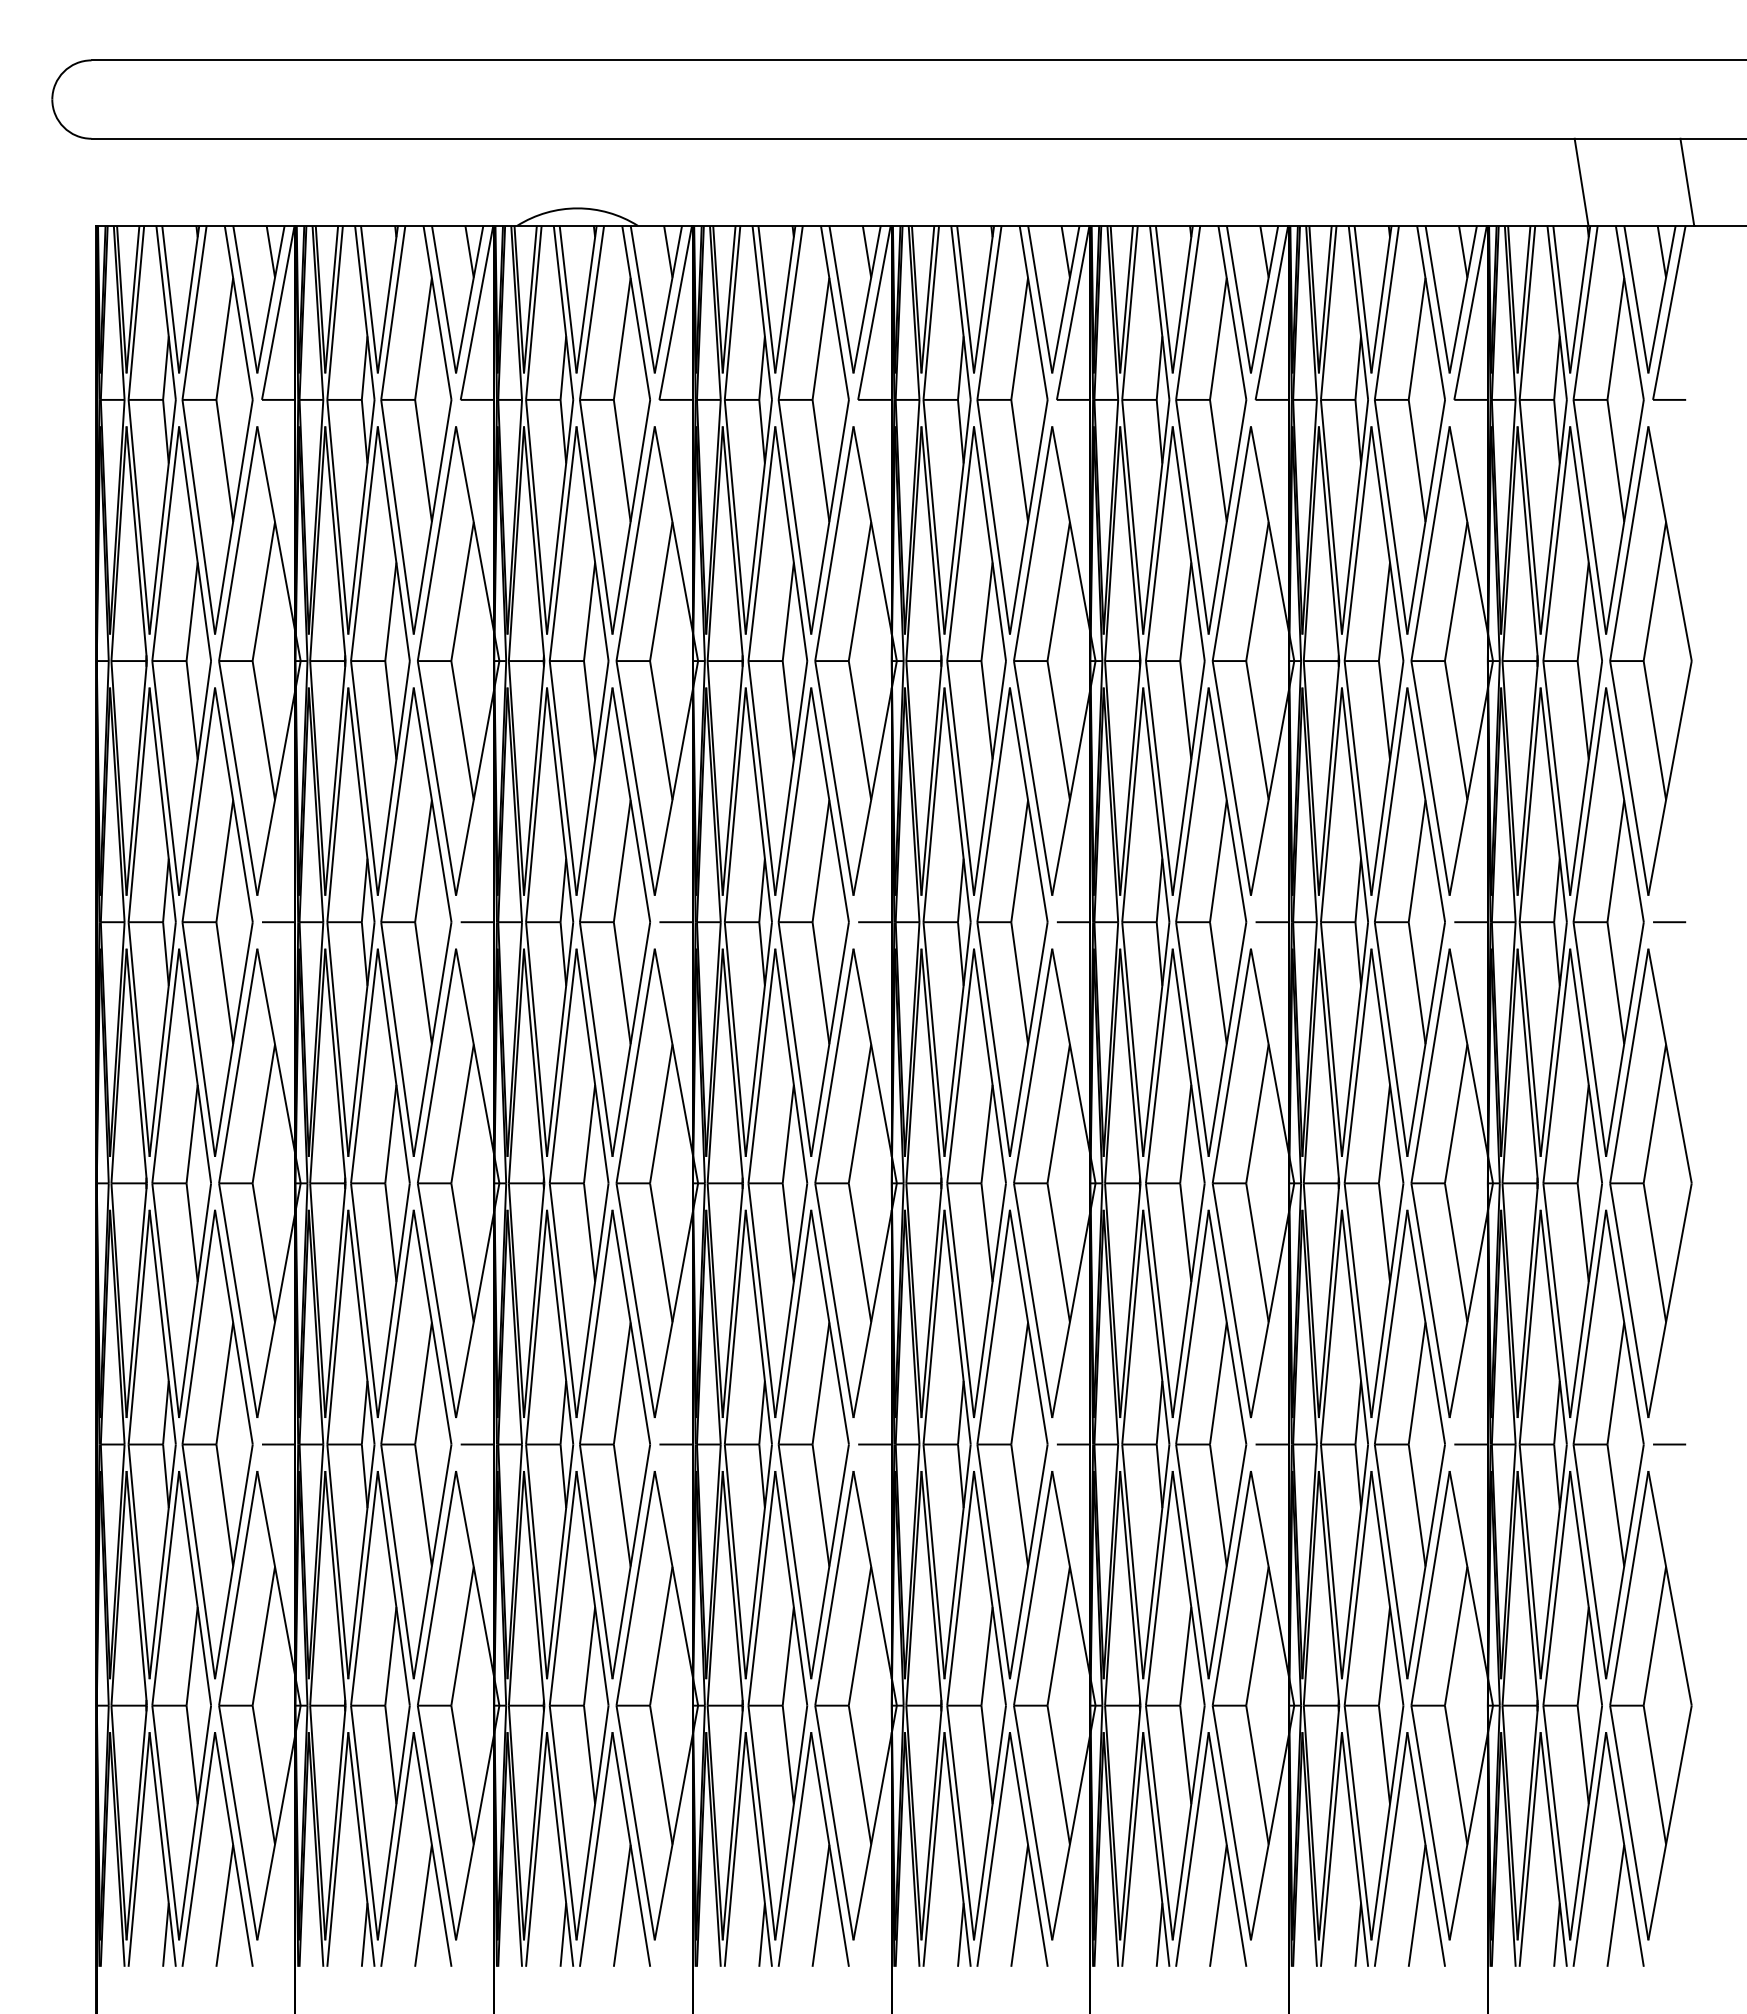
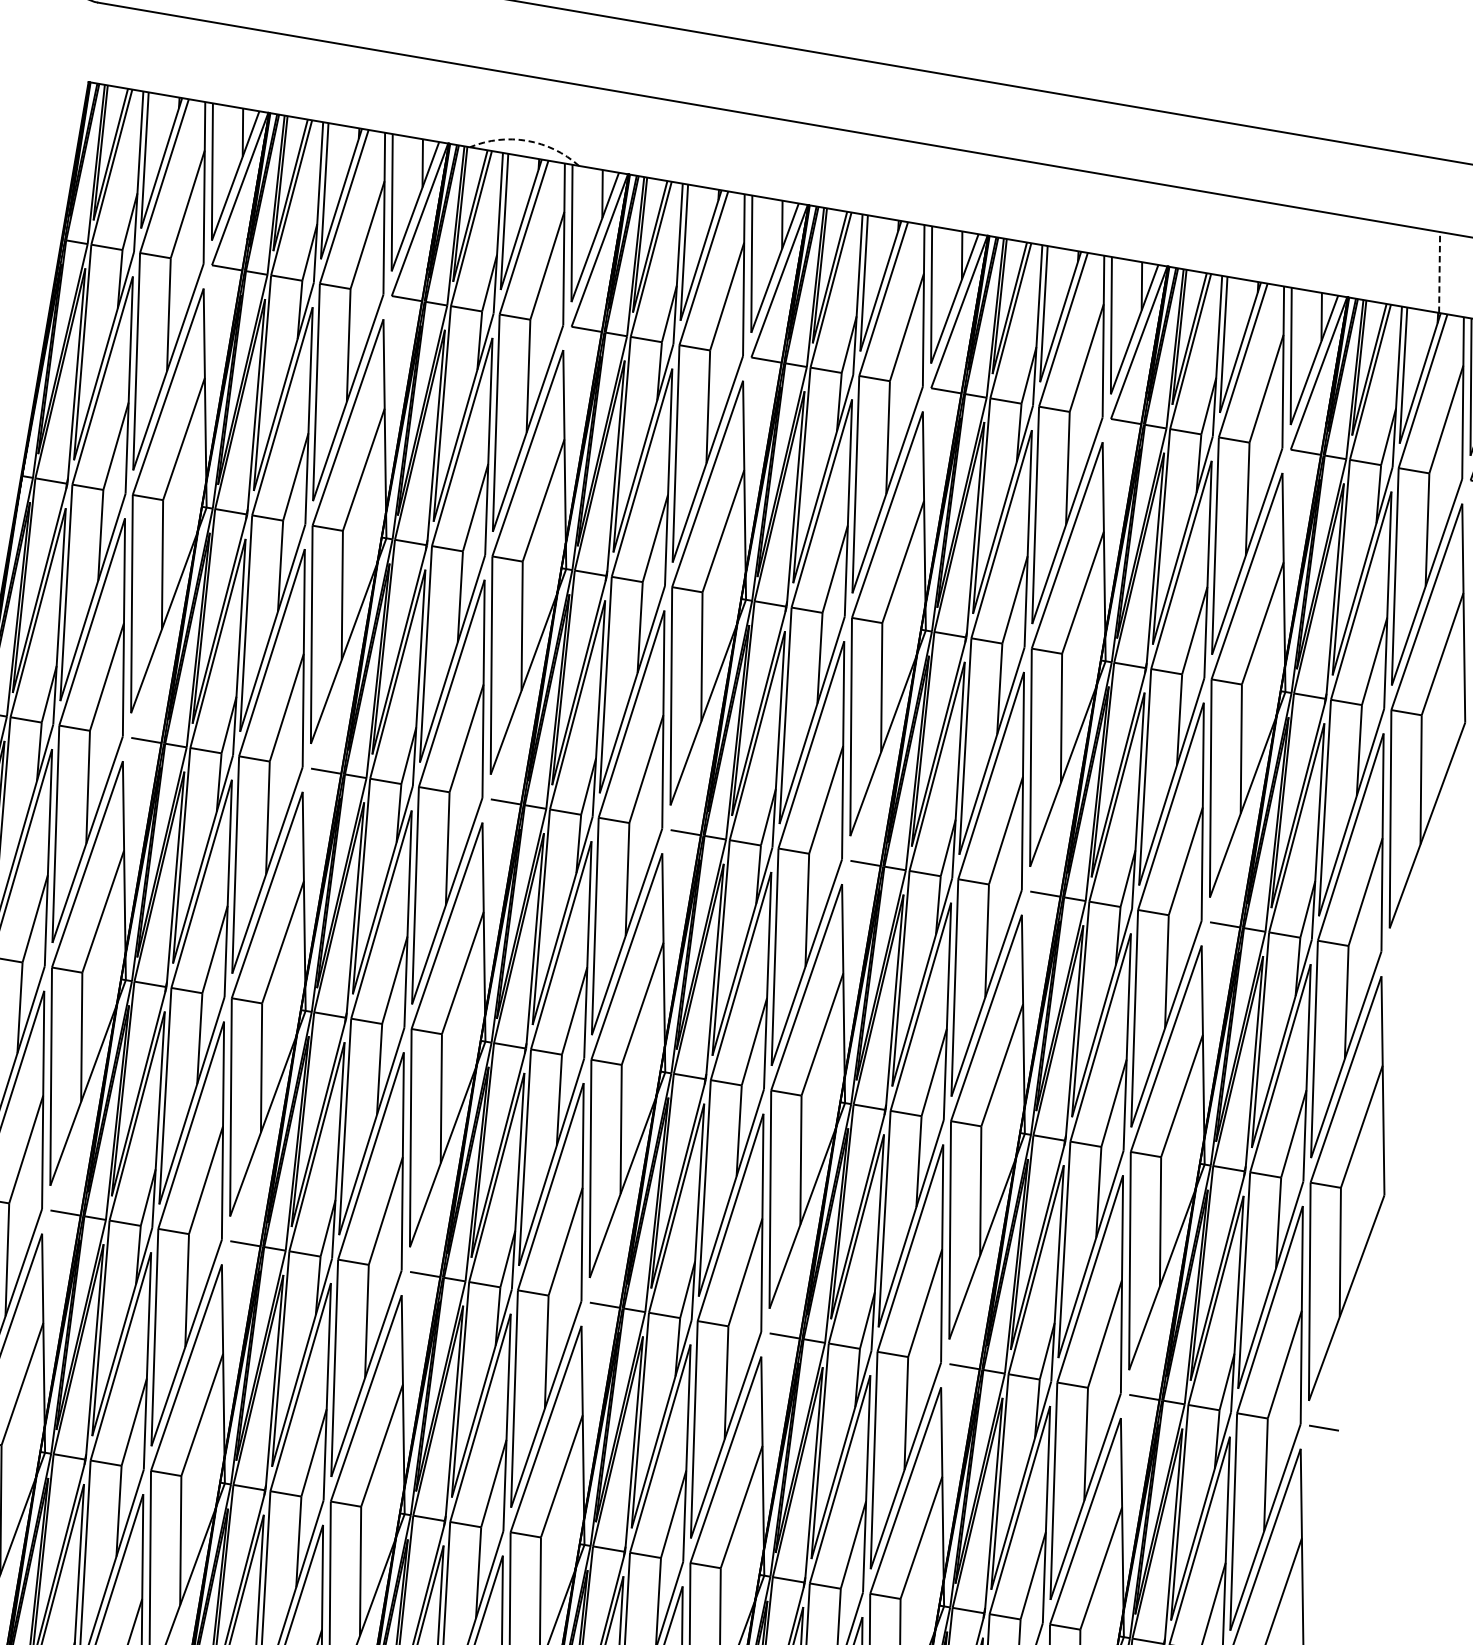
line: (1581, 181) -> (1439, 271), solid -> dashed
arc: (577, 208) -> (527, 140), solid -> dashed
line: (1669, 922) -> (1404, 955), removed

